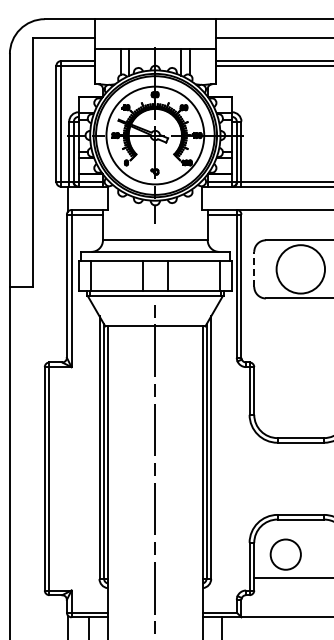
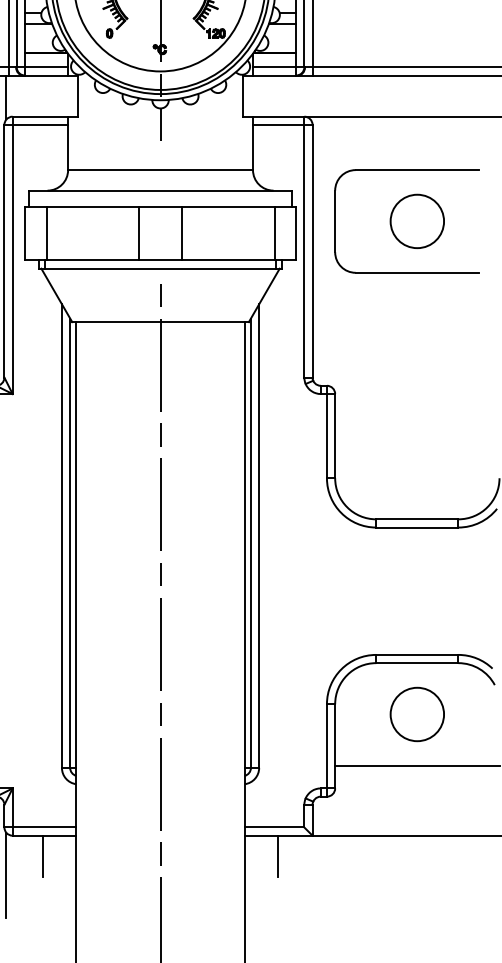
line: (254, 268) -> (335, 219), dashed -> solid
circle: (300, 269) -> (416, 221), size x0.62
circle: (285, 554) -> (416, 714), moved

